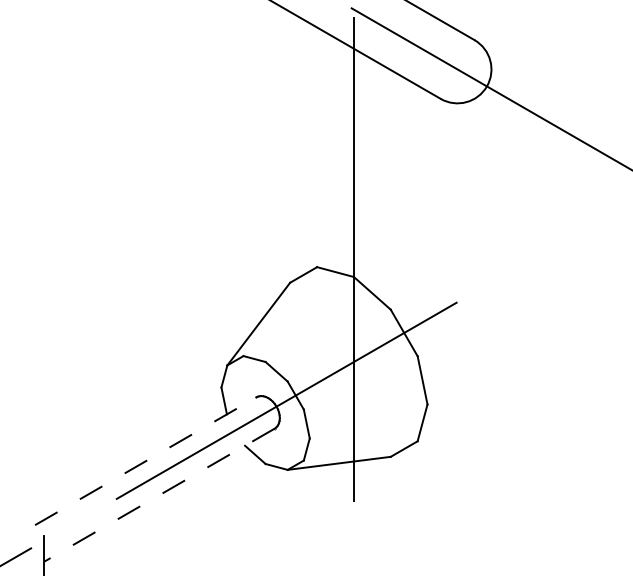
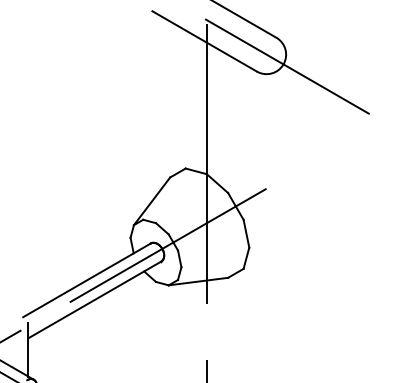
line: (144, 461) -> (86, 280), dashed -> solid
line: (158, 494) -> (94, 299), dashed -> solid

